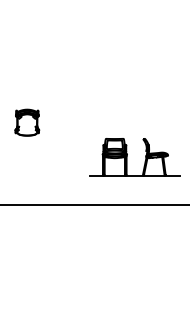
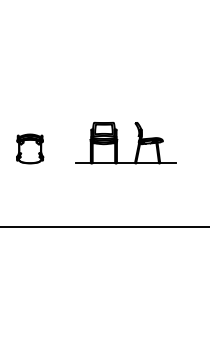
part: (27, 122) -> (30, 148), moved
part: (127, 154) -> (118, 140), moved

